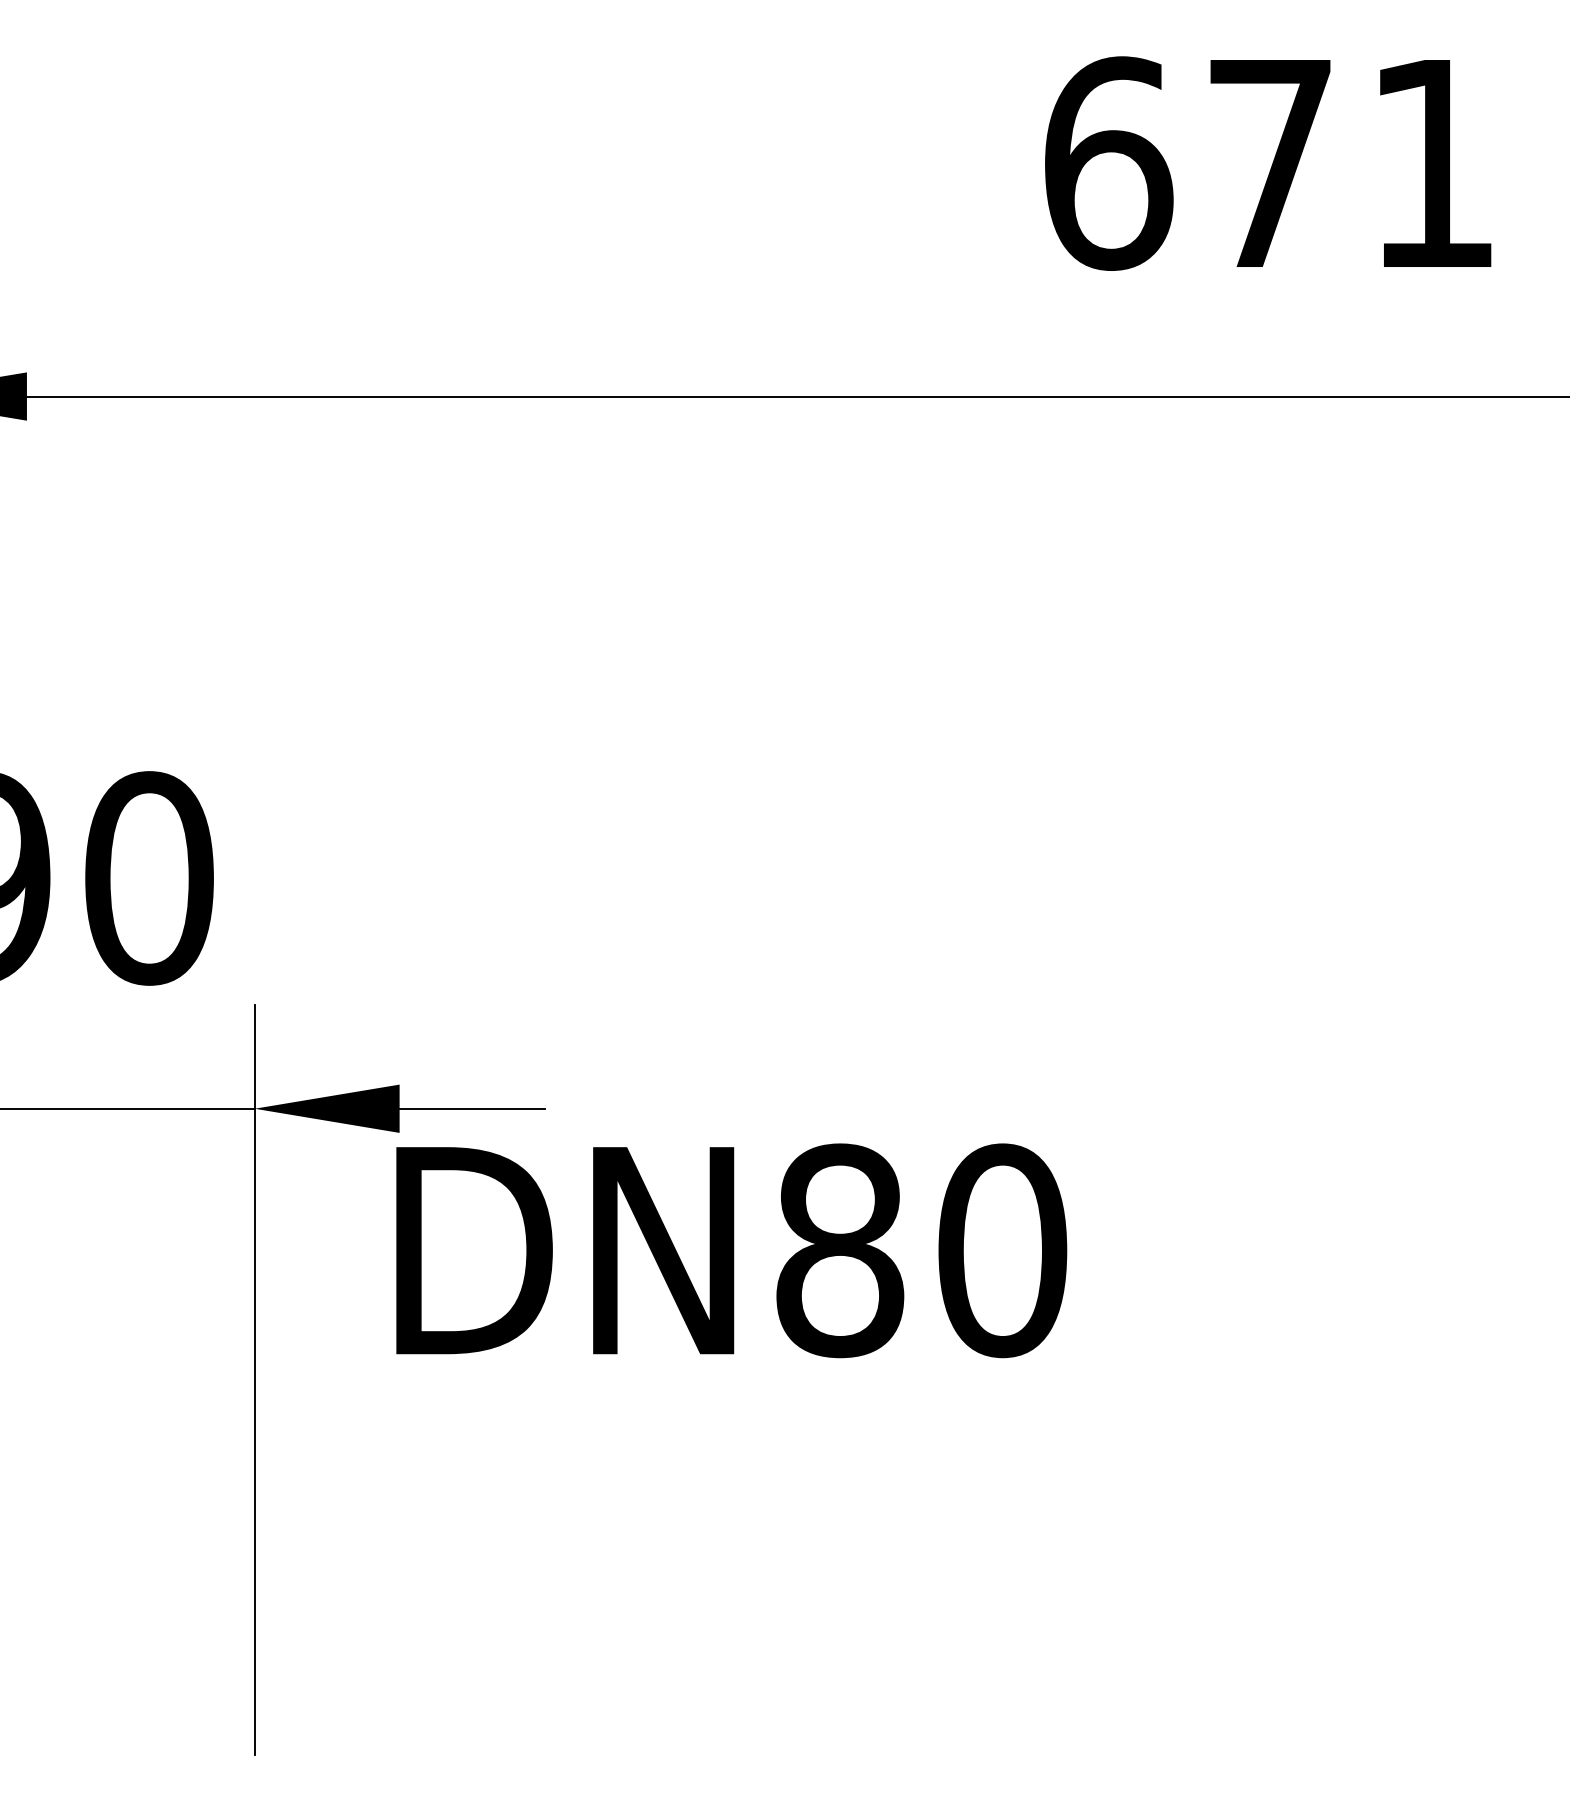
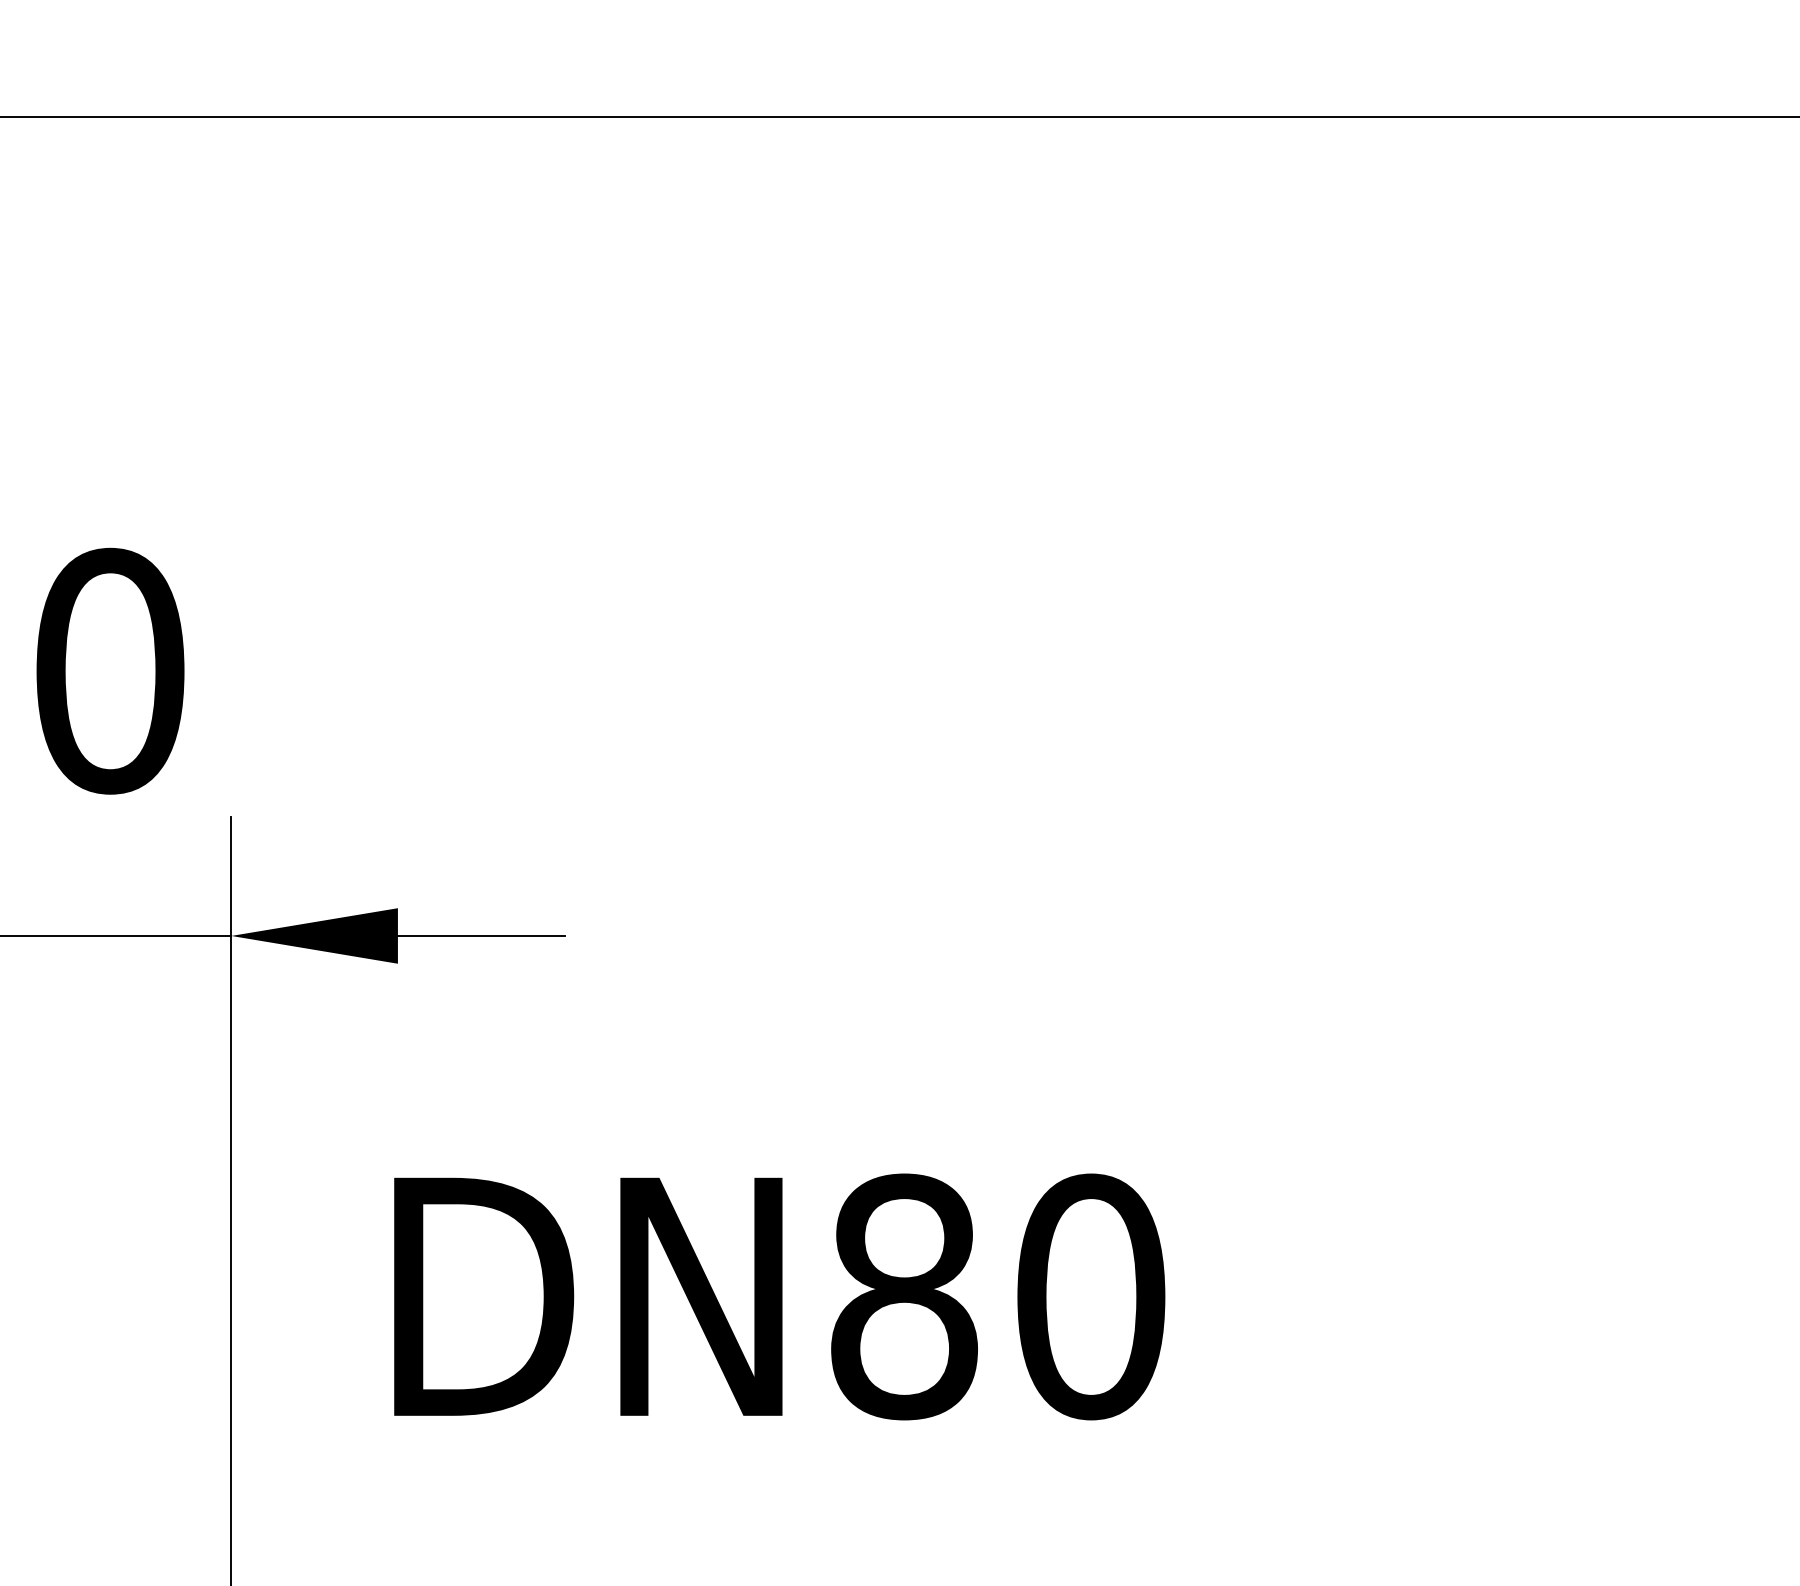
text: (731, 1250) -> (779, 1296), moved

